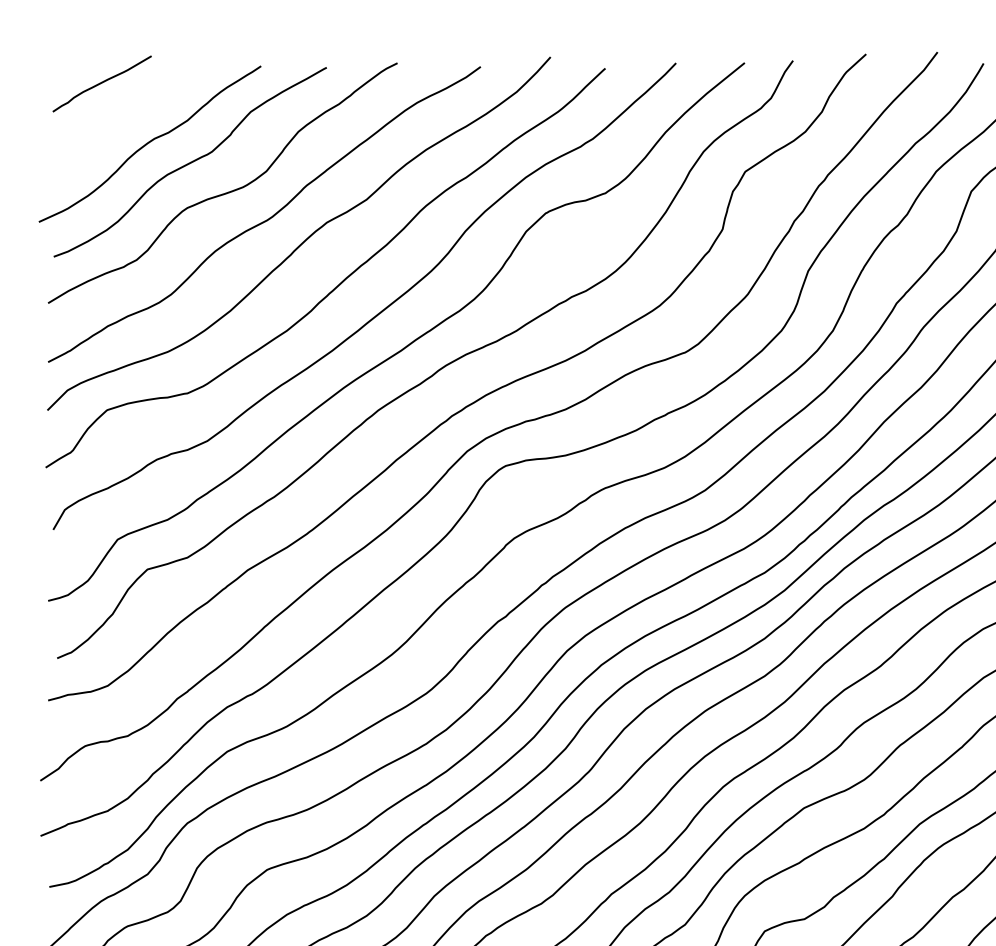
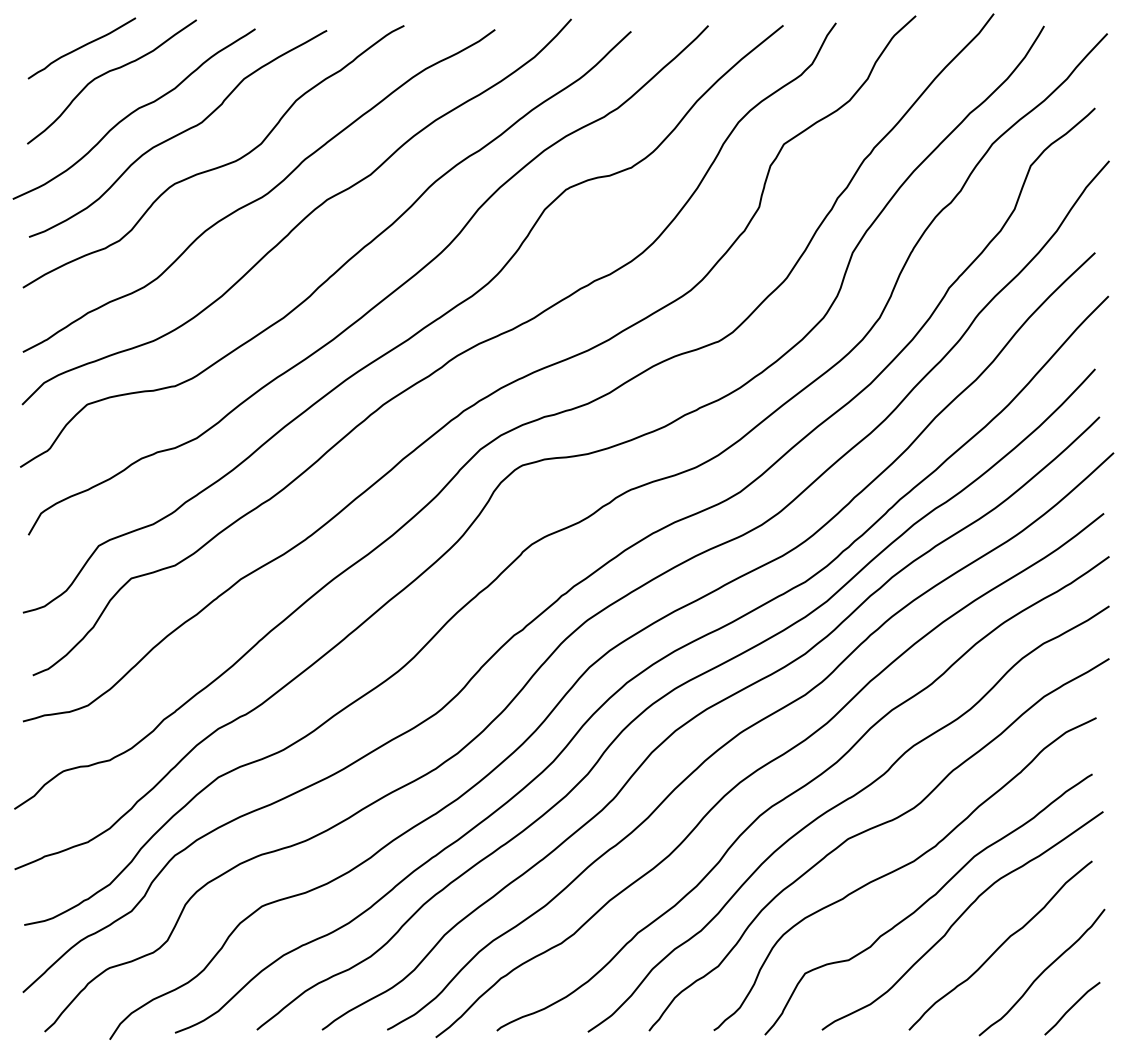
curve: (125, 106) -> (107, 73), added

